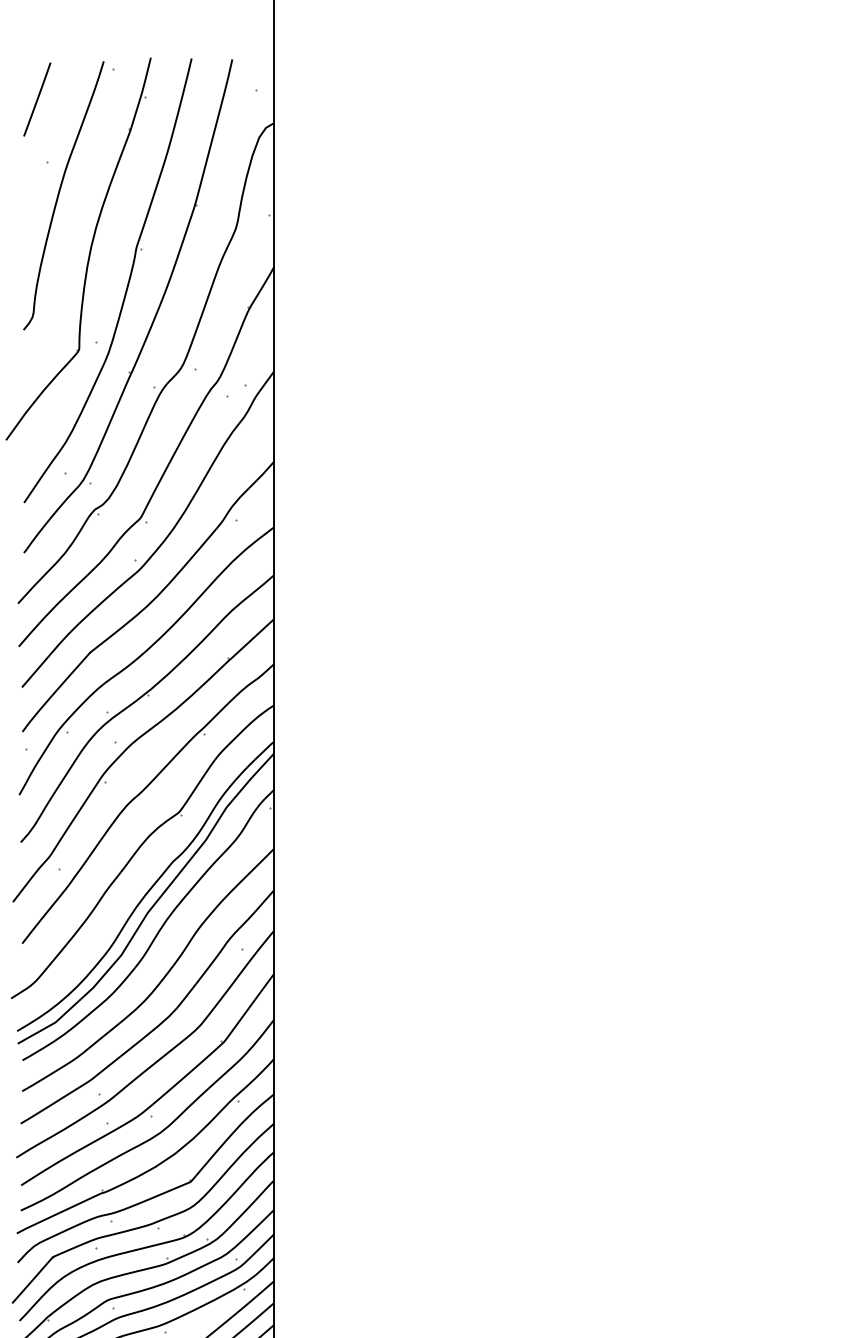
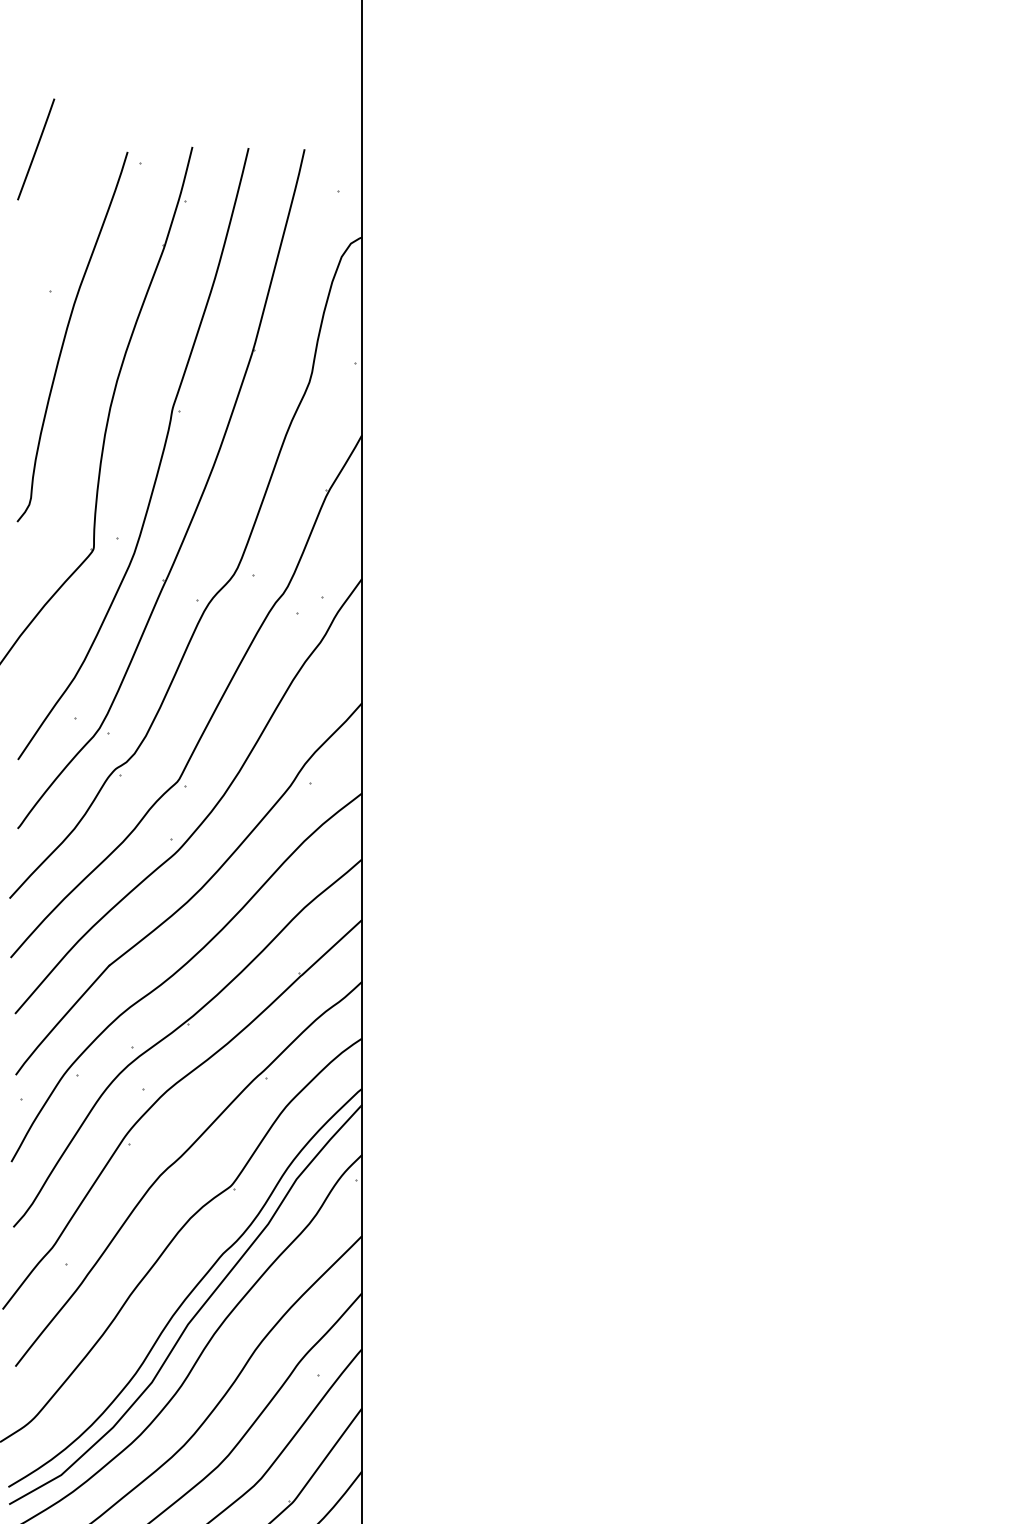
line: (37, 99) -> (36, 149), moved

